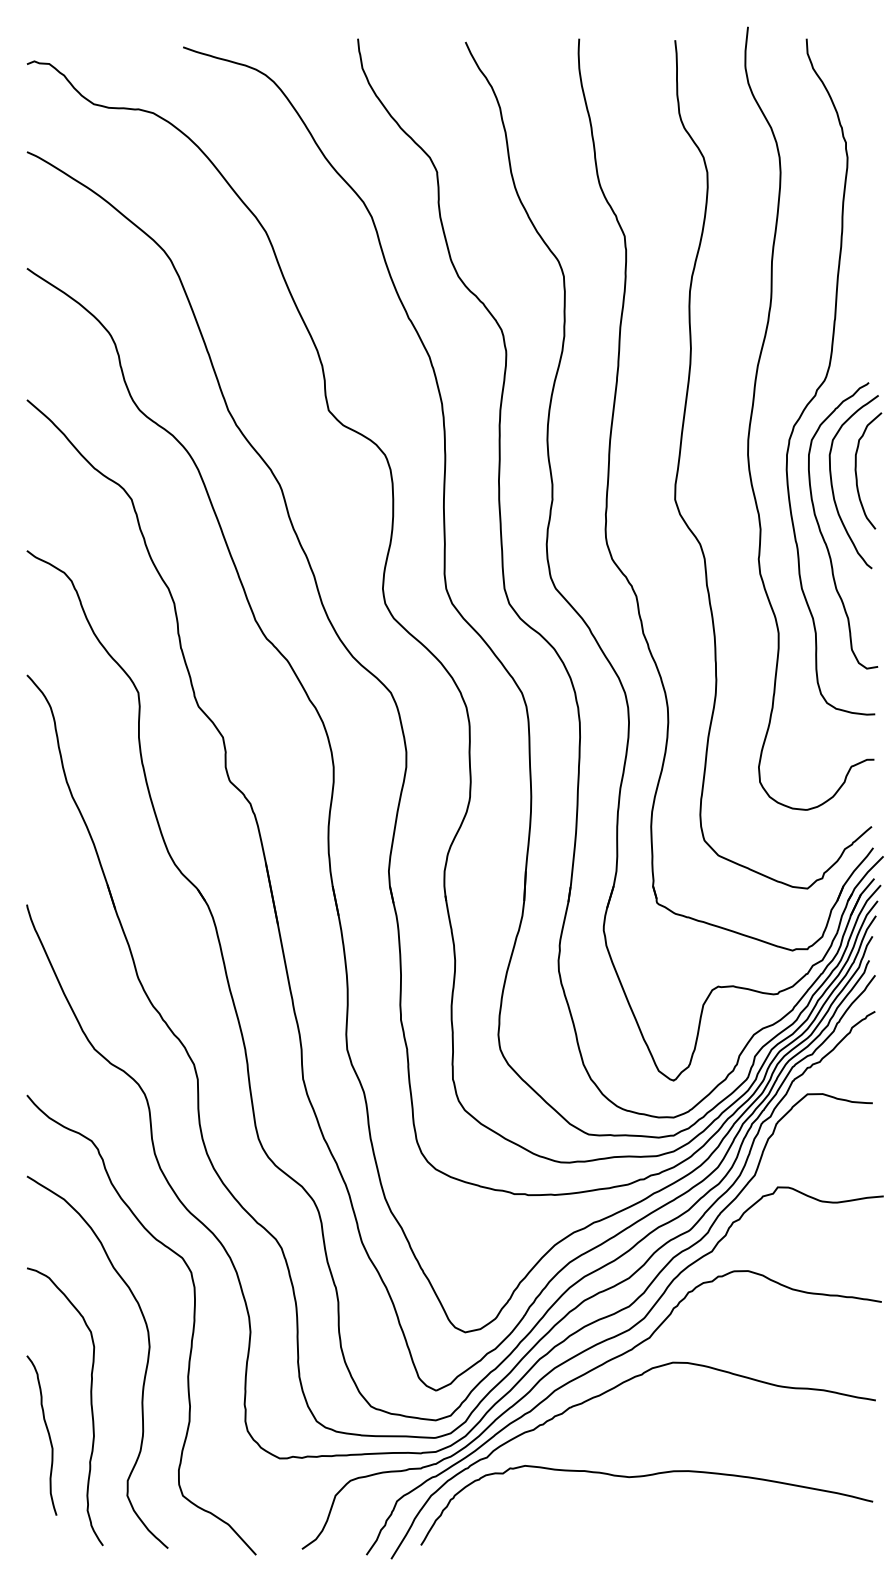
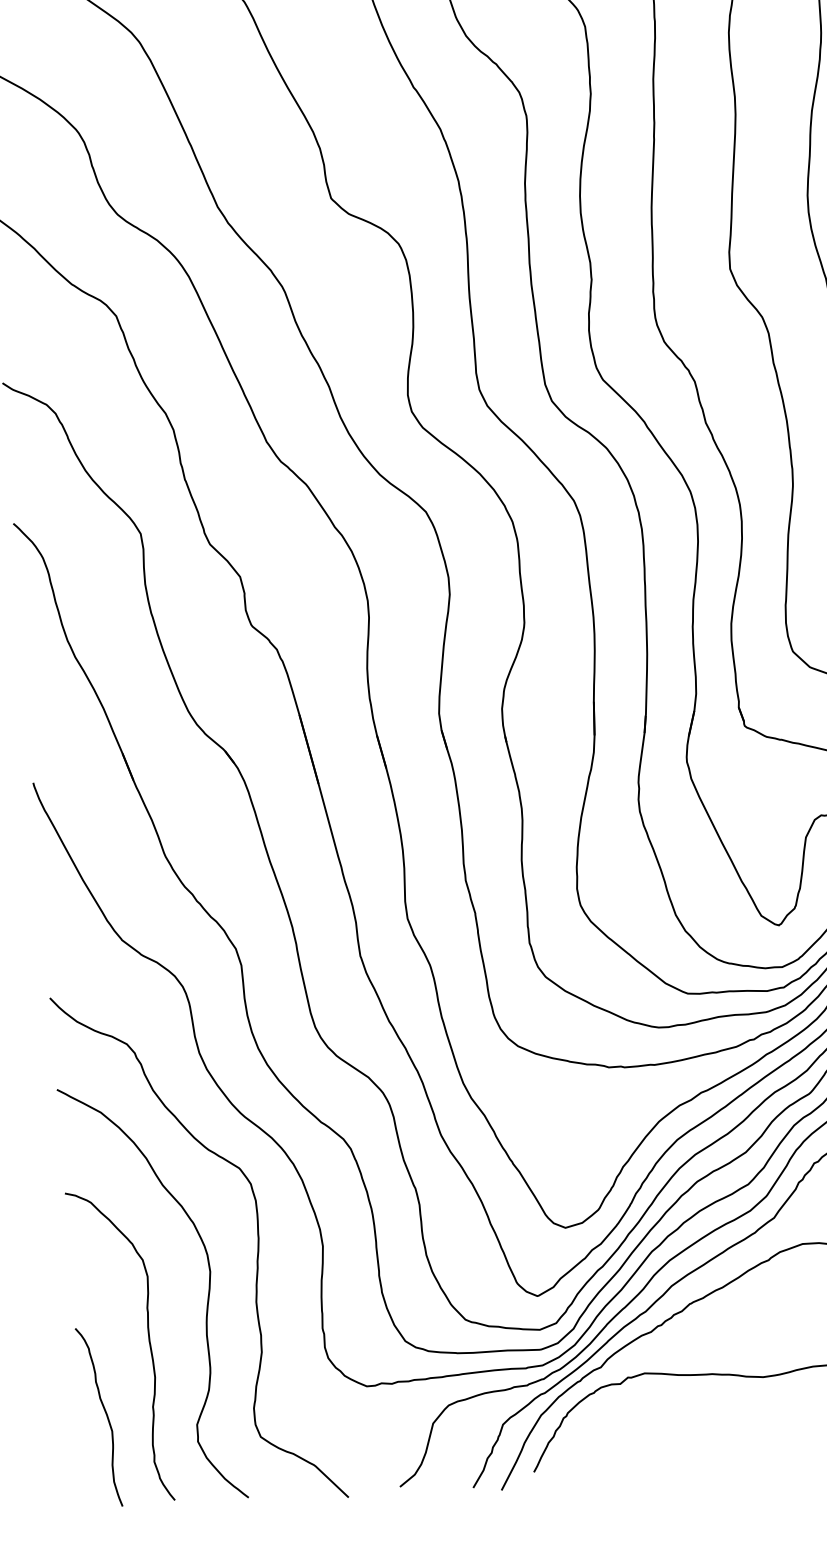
curve: (47, 1433) -> (105, 1414), moved

